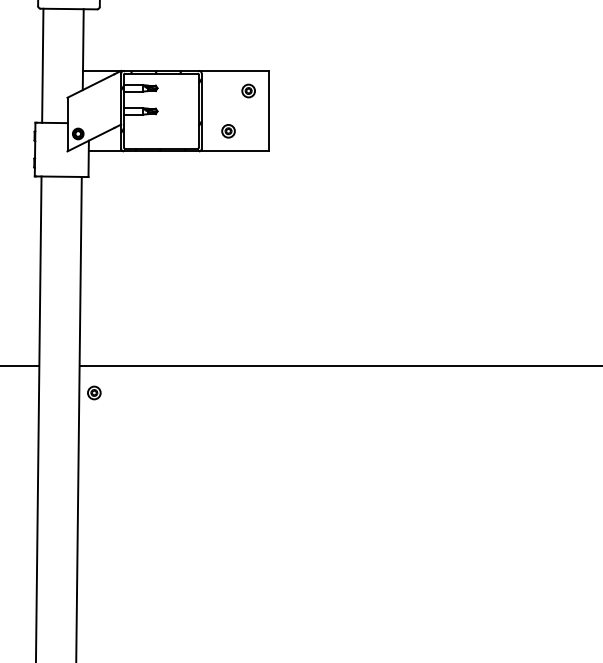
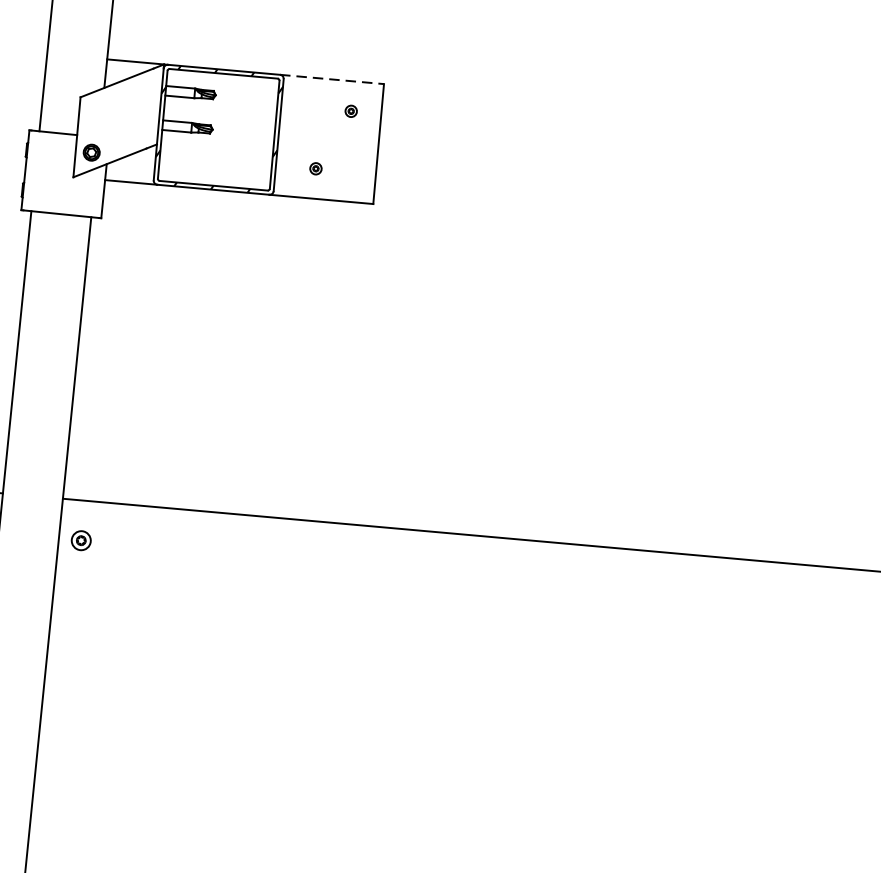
line: (233, 70) -> (331, 78), solid -> dashed
part: (248, 90) -> (351, 110), size x0.6
part: (228, 131) -> (315, 168), size x0.6

